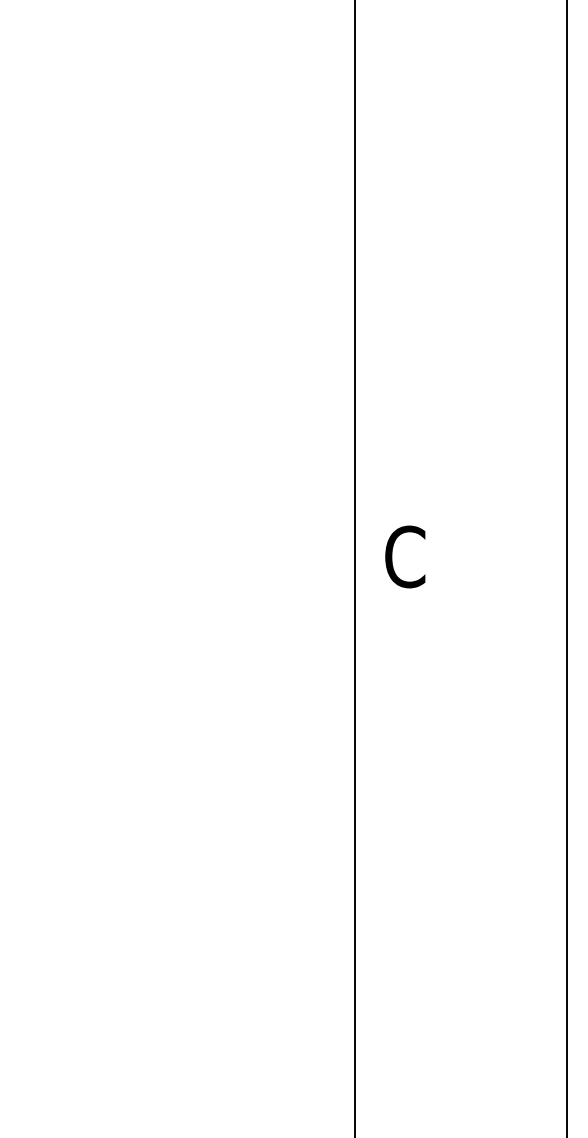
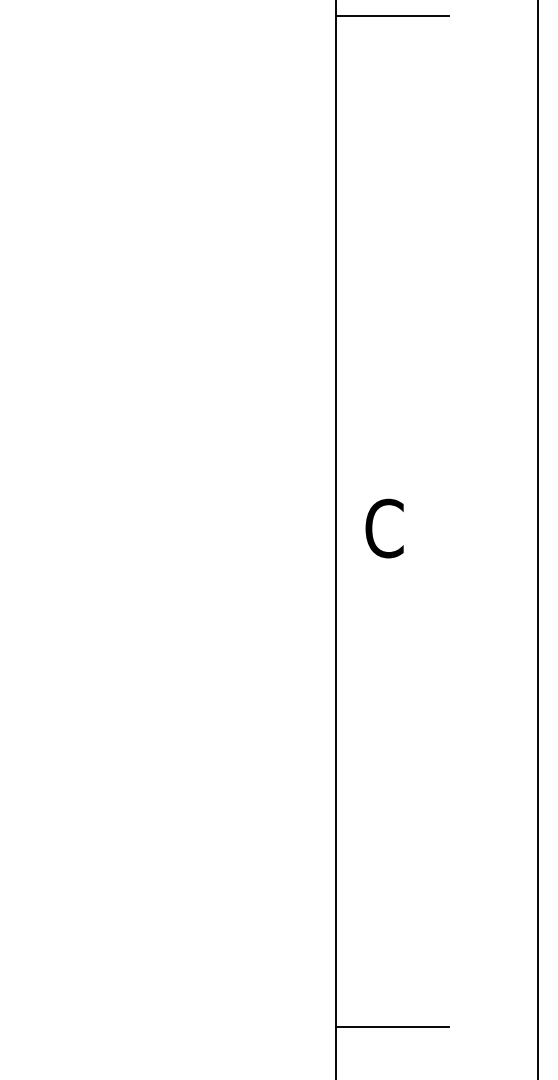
line: (413, 17) -> (392, 16), added
line: (413, 1081) -> (392, 1026), added

